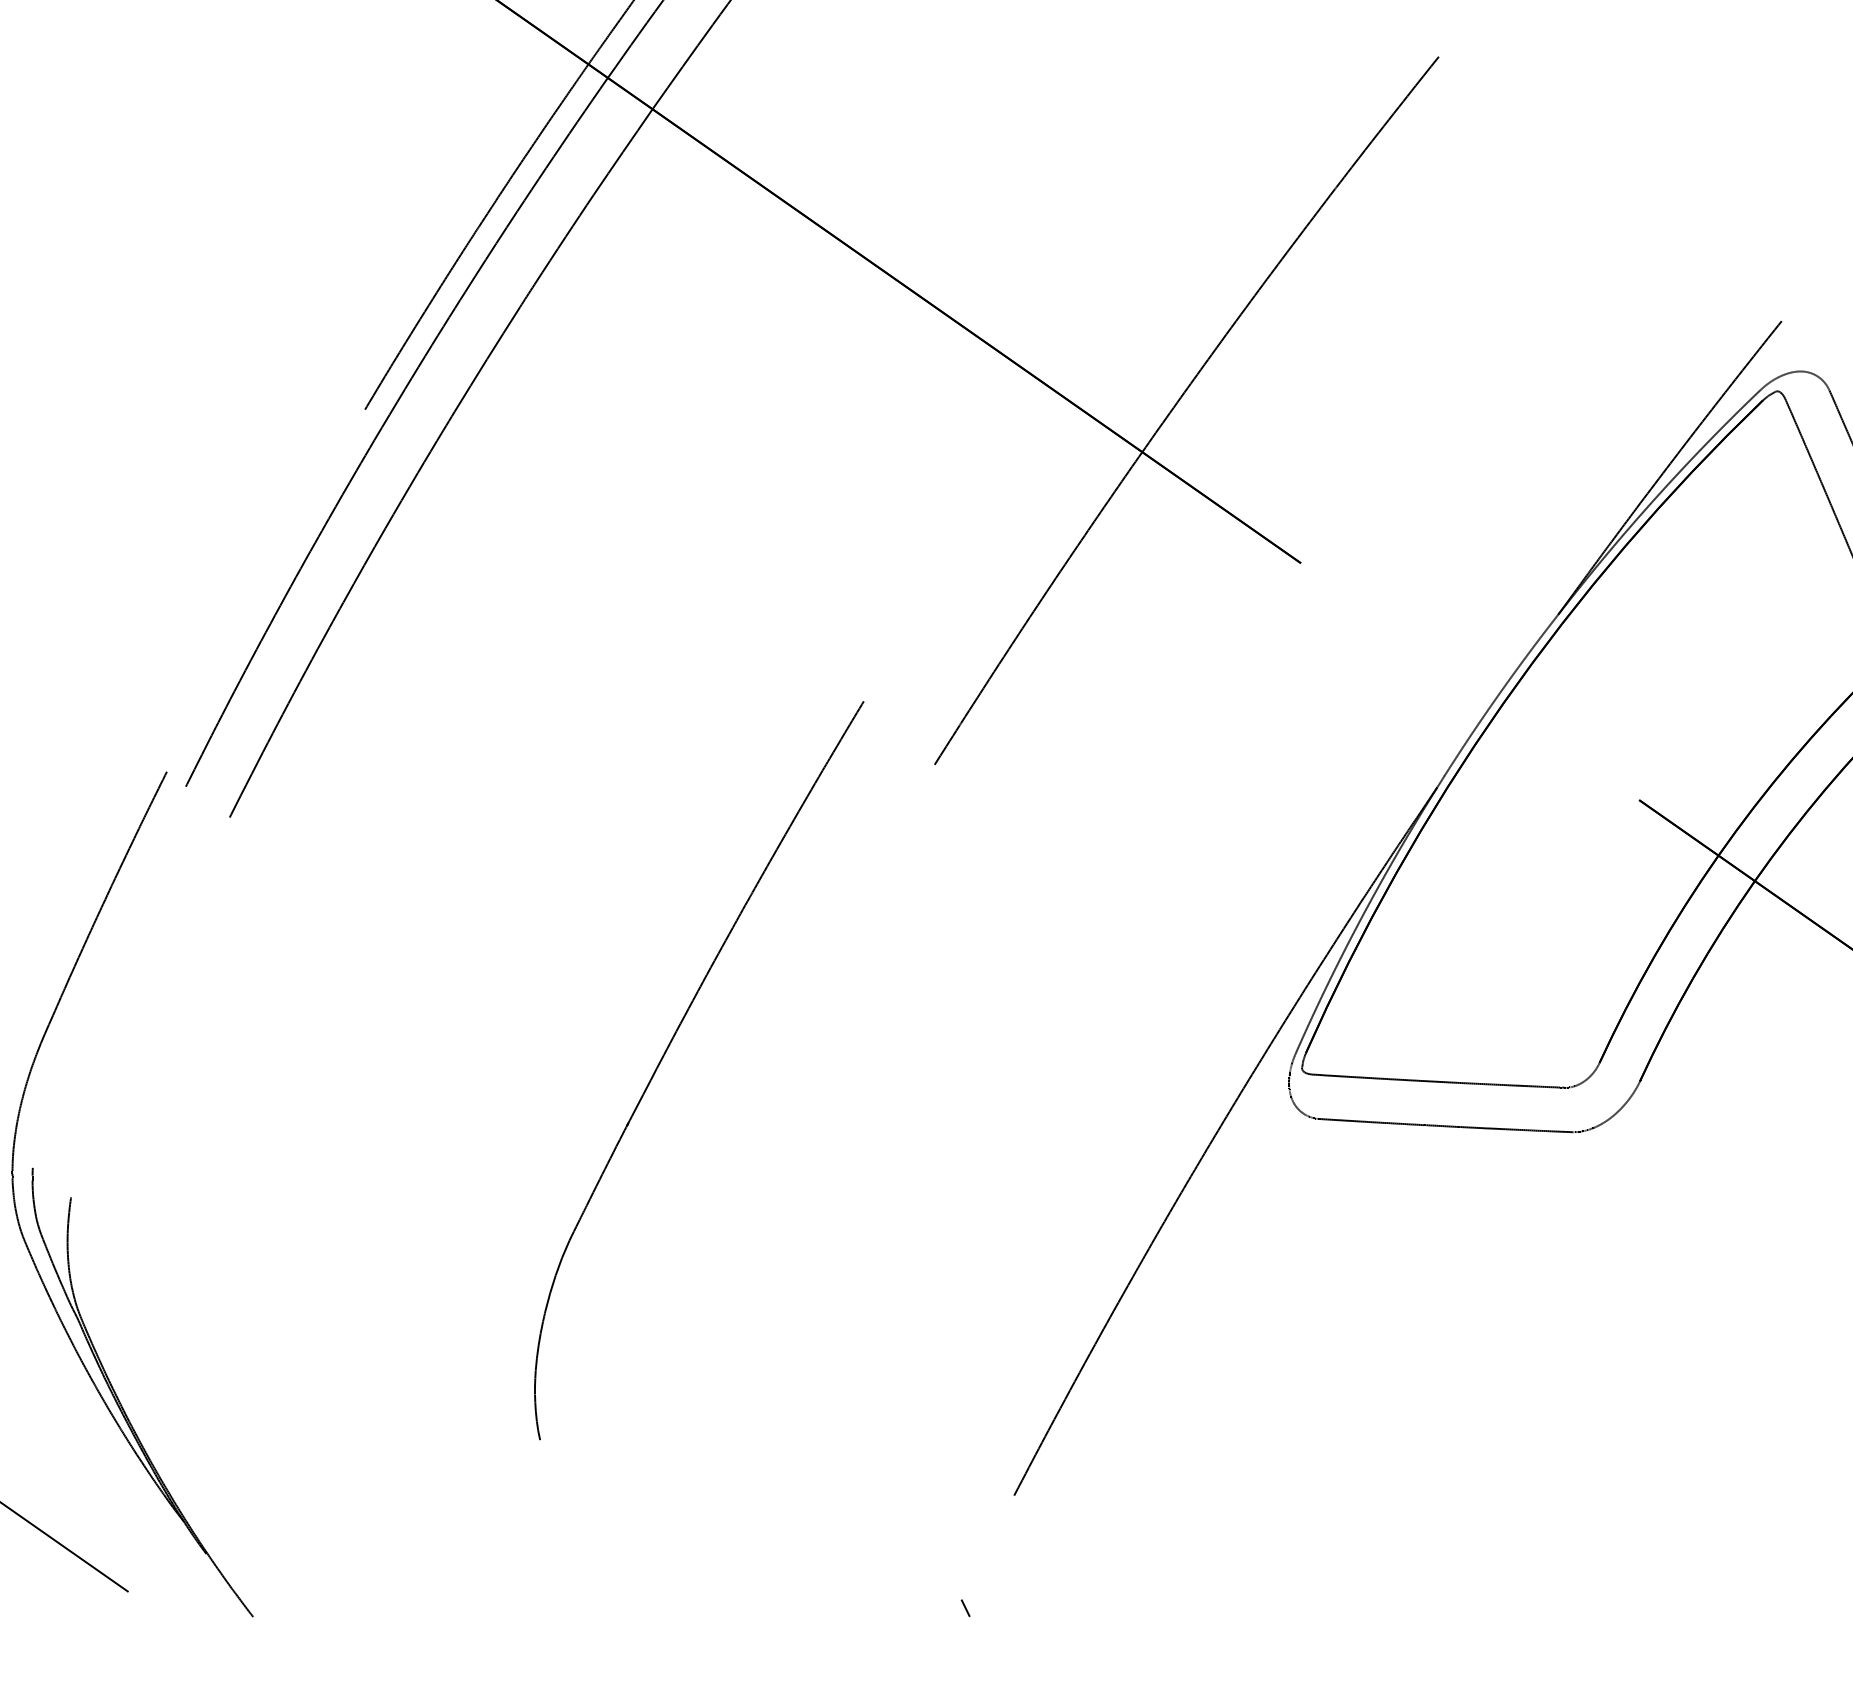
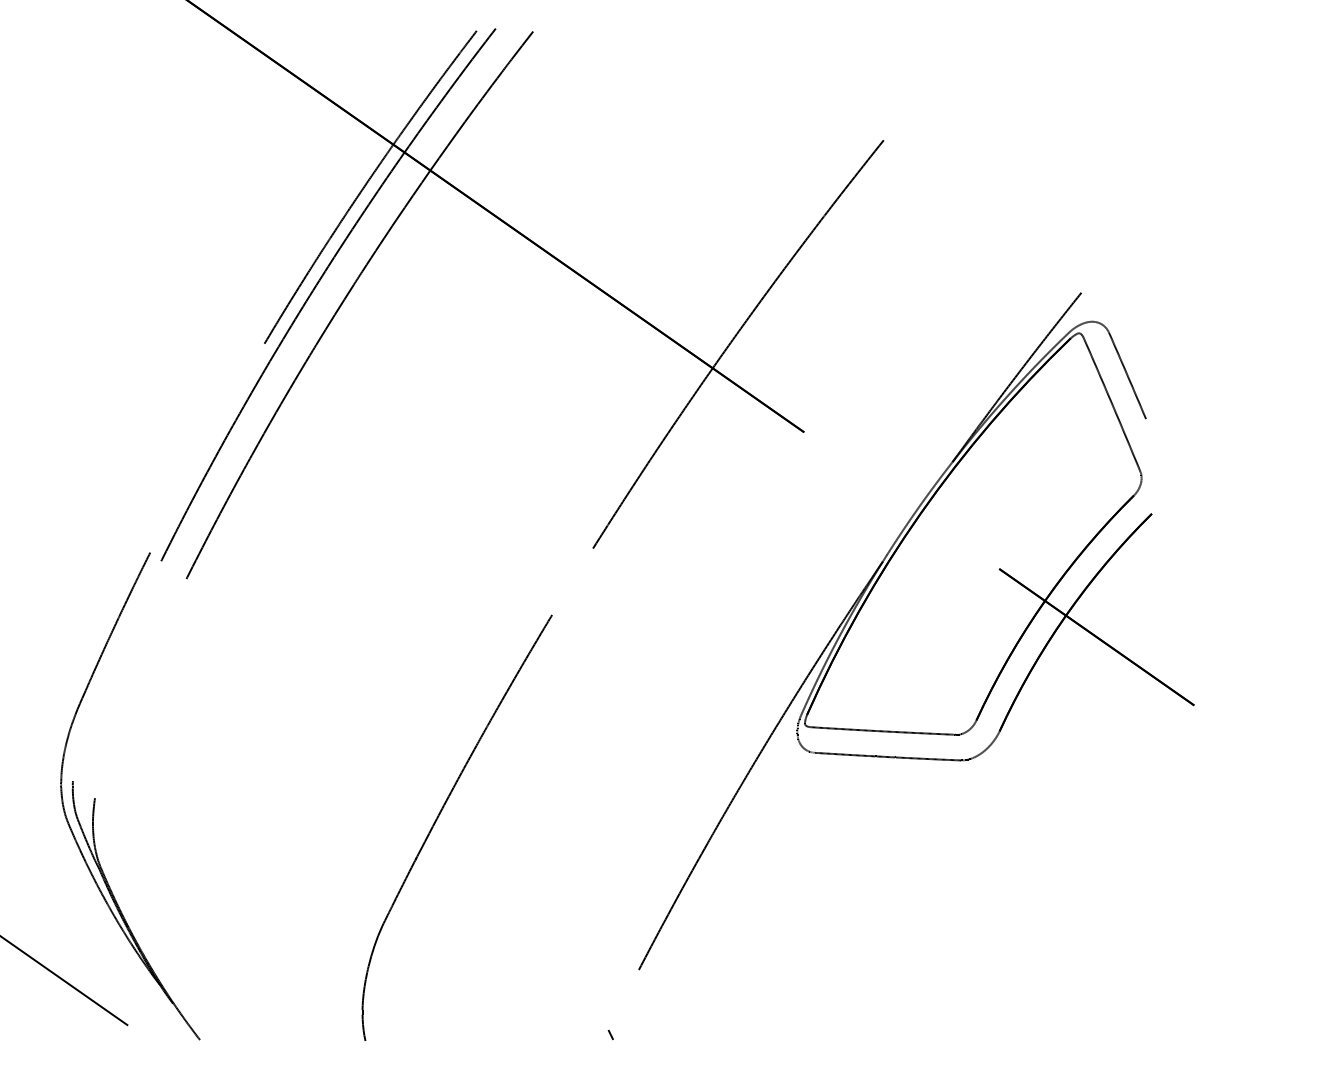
curve: (666, 1054) -> (438, 818), moved

